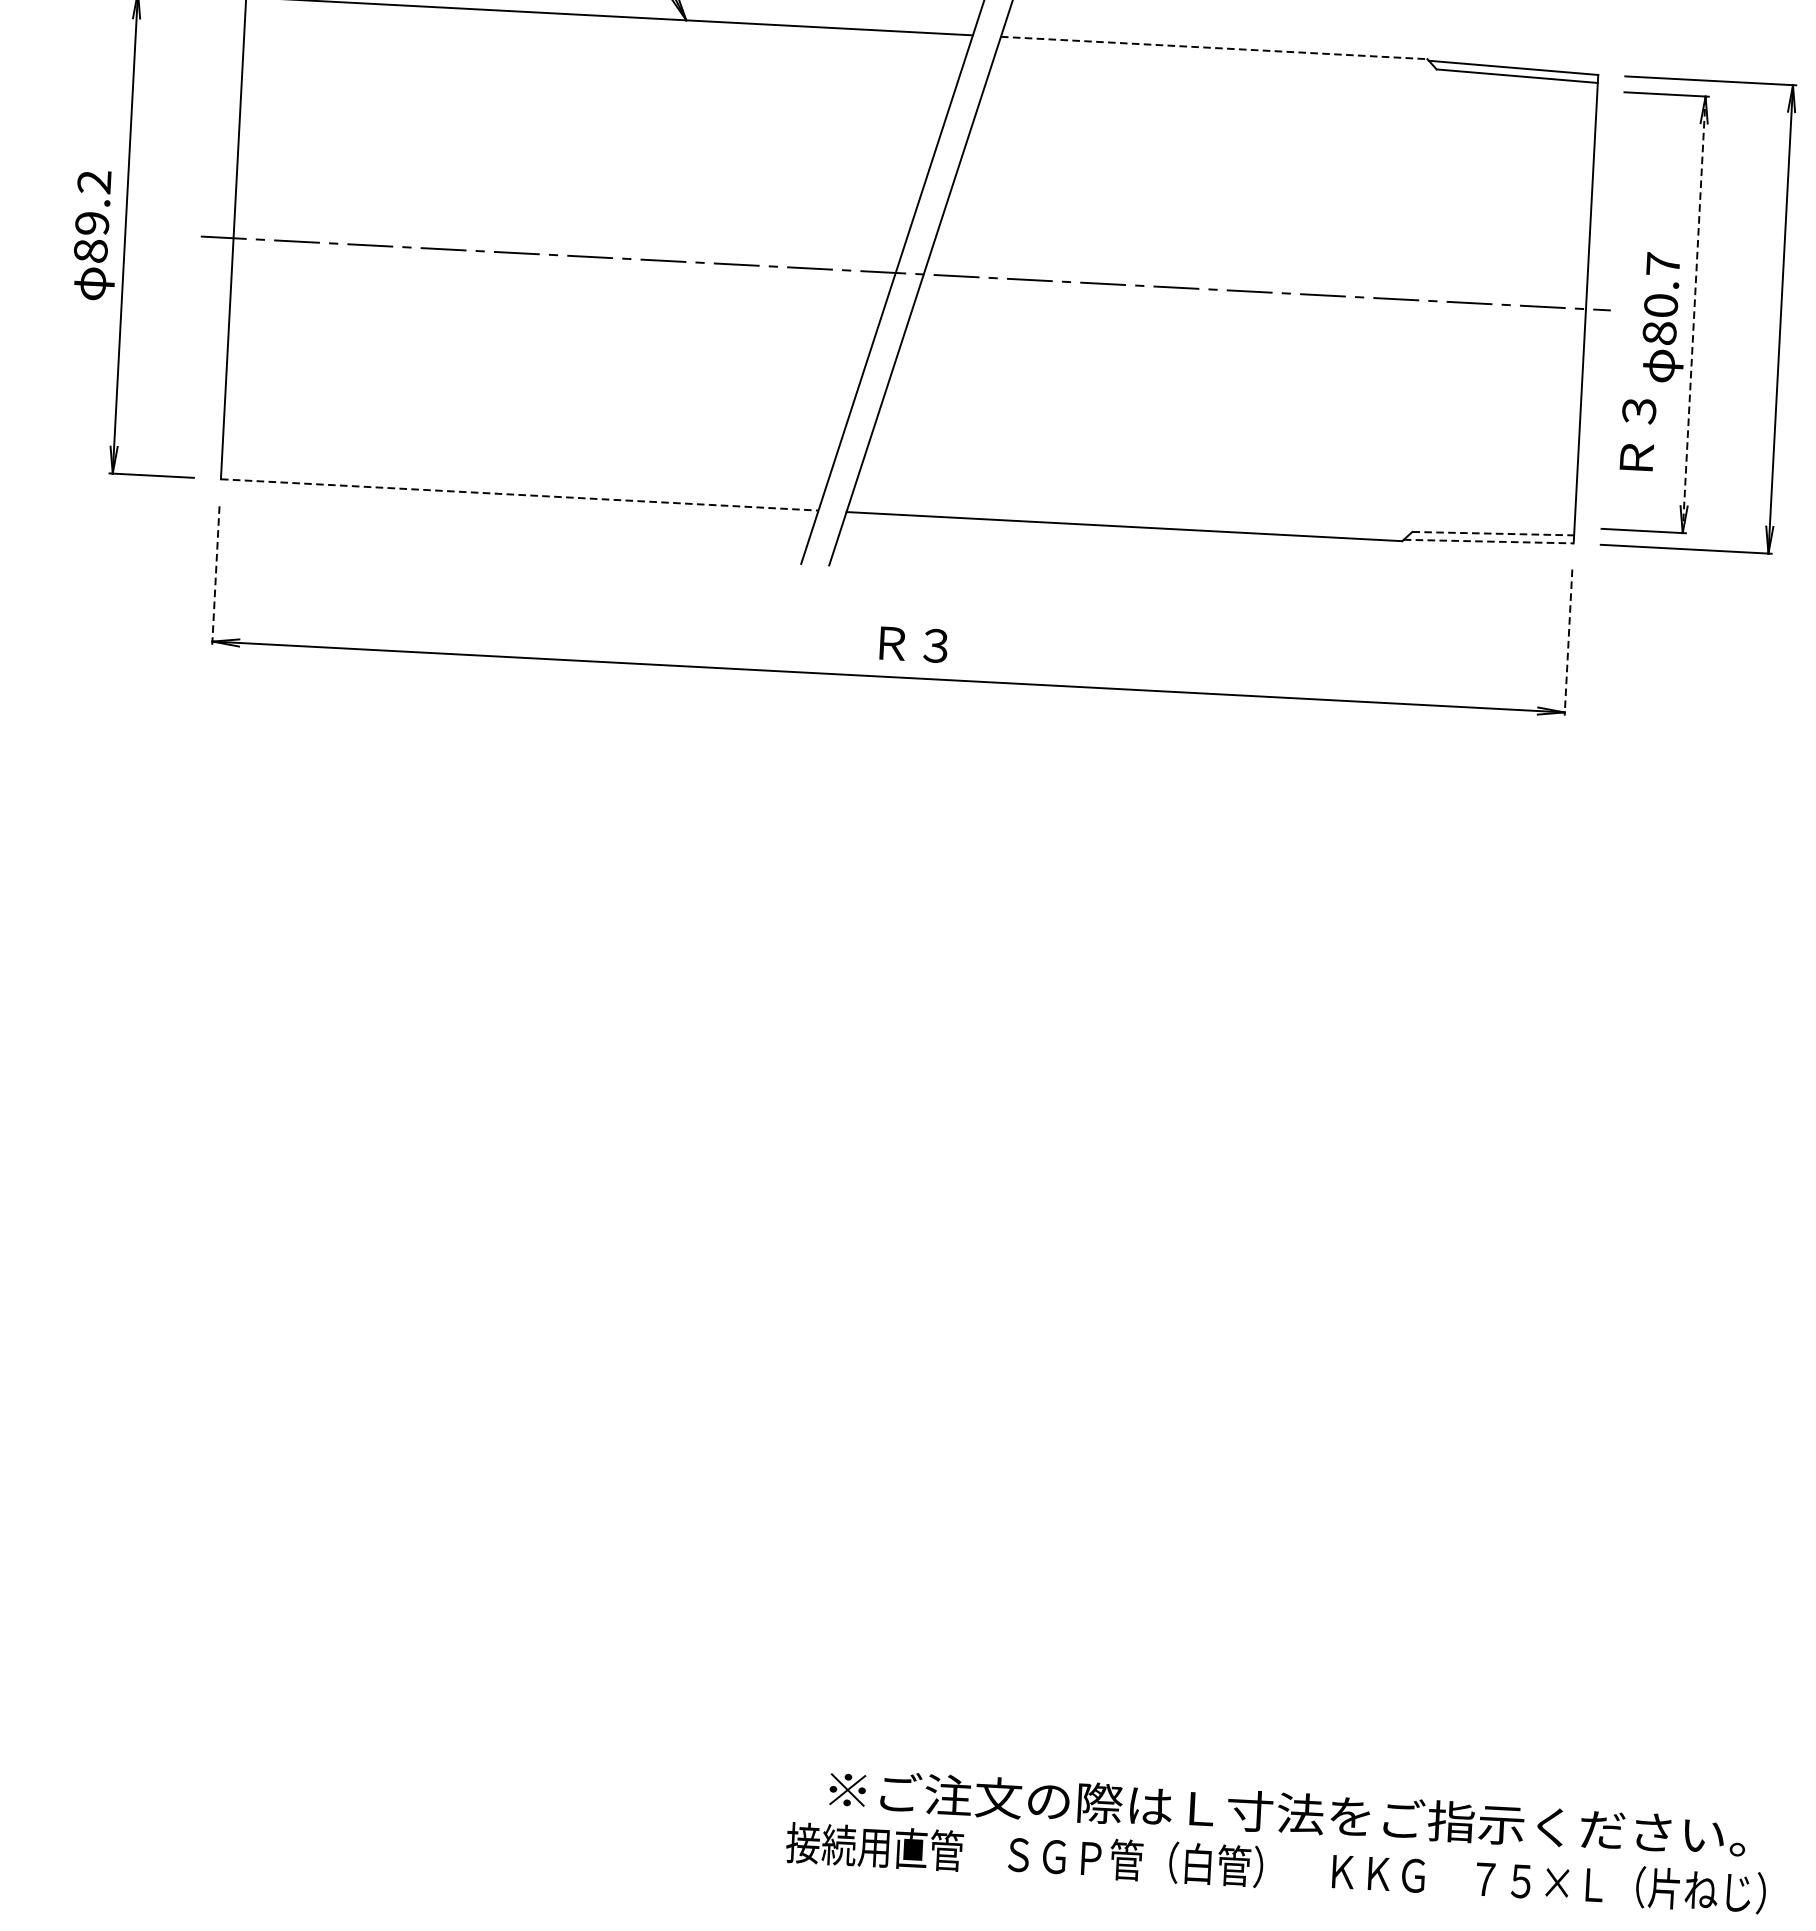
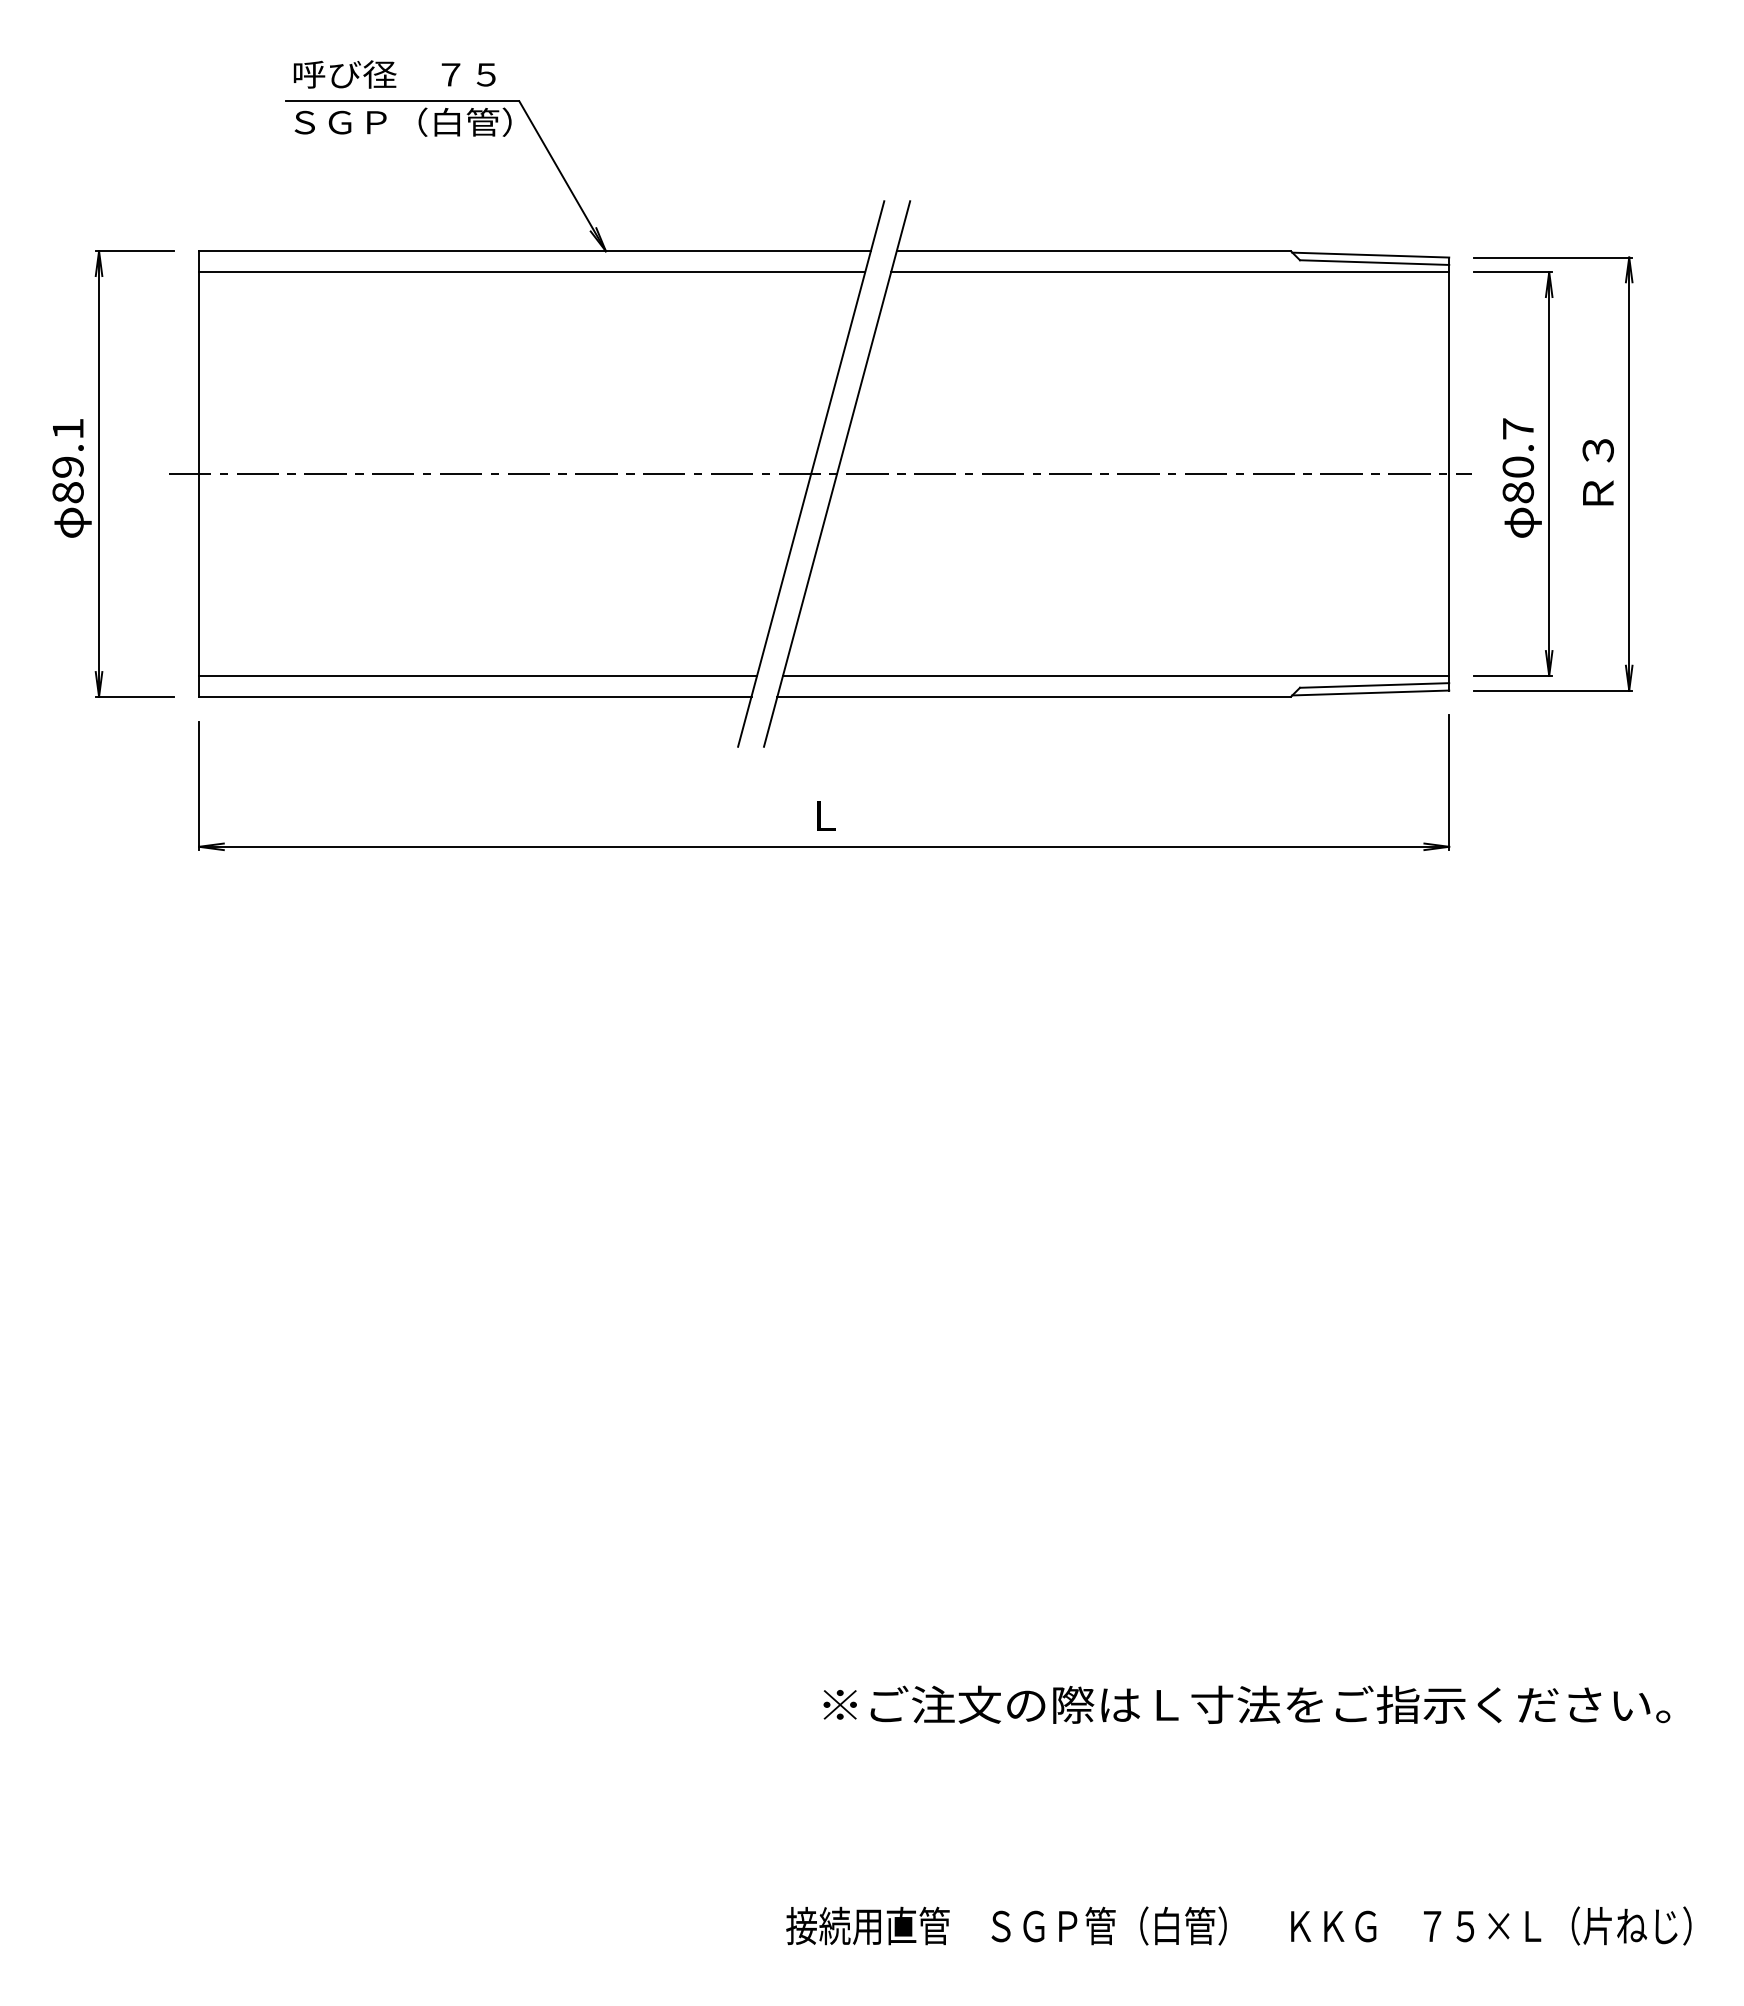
line: (605, 39) -> (532, 272), added
line: (1214, 48) -> (1094, 251), dashed -> solid
line: (1295, 75) -> (1170, 272), added
text: (93, 181) -> (67, 428), 89.2 -> 89.1
line: (1694, 315) -> (1549, 474), dashed -> solid
text: (1637, 434) -> (1597, 472), moved
line: (524, 472) -> (478, 675), added
line: (519, 494) -> (475, 696), dashed -> solid
line: (1214, 508) -> (1116, 675), added
line: (1493, 533) -> (1374, 685), dashed -> solid
line: (1489, 541) -> (1371, 692), dashed -> solid
line: (216, 576) -> (199, 786), dashed -> solid
line: (1568, 642) -> (1449, 782), dashed -> solid
text: (913, 644) -> (845, 815), Ｒ３ -> Ｌ
text: (1287, 1812) -> (1246, 1704), moved

